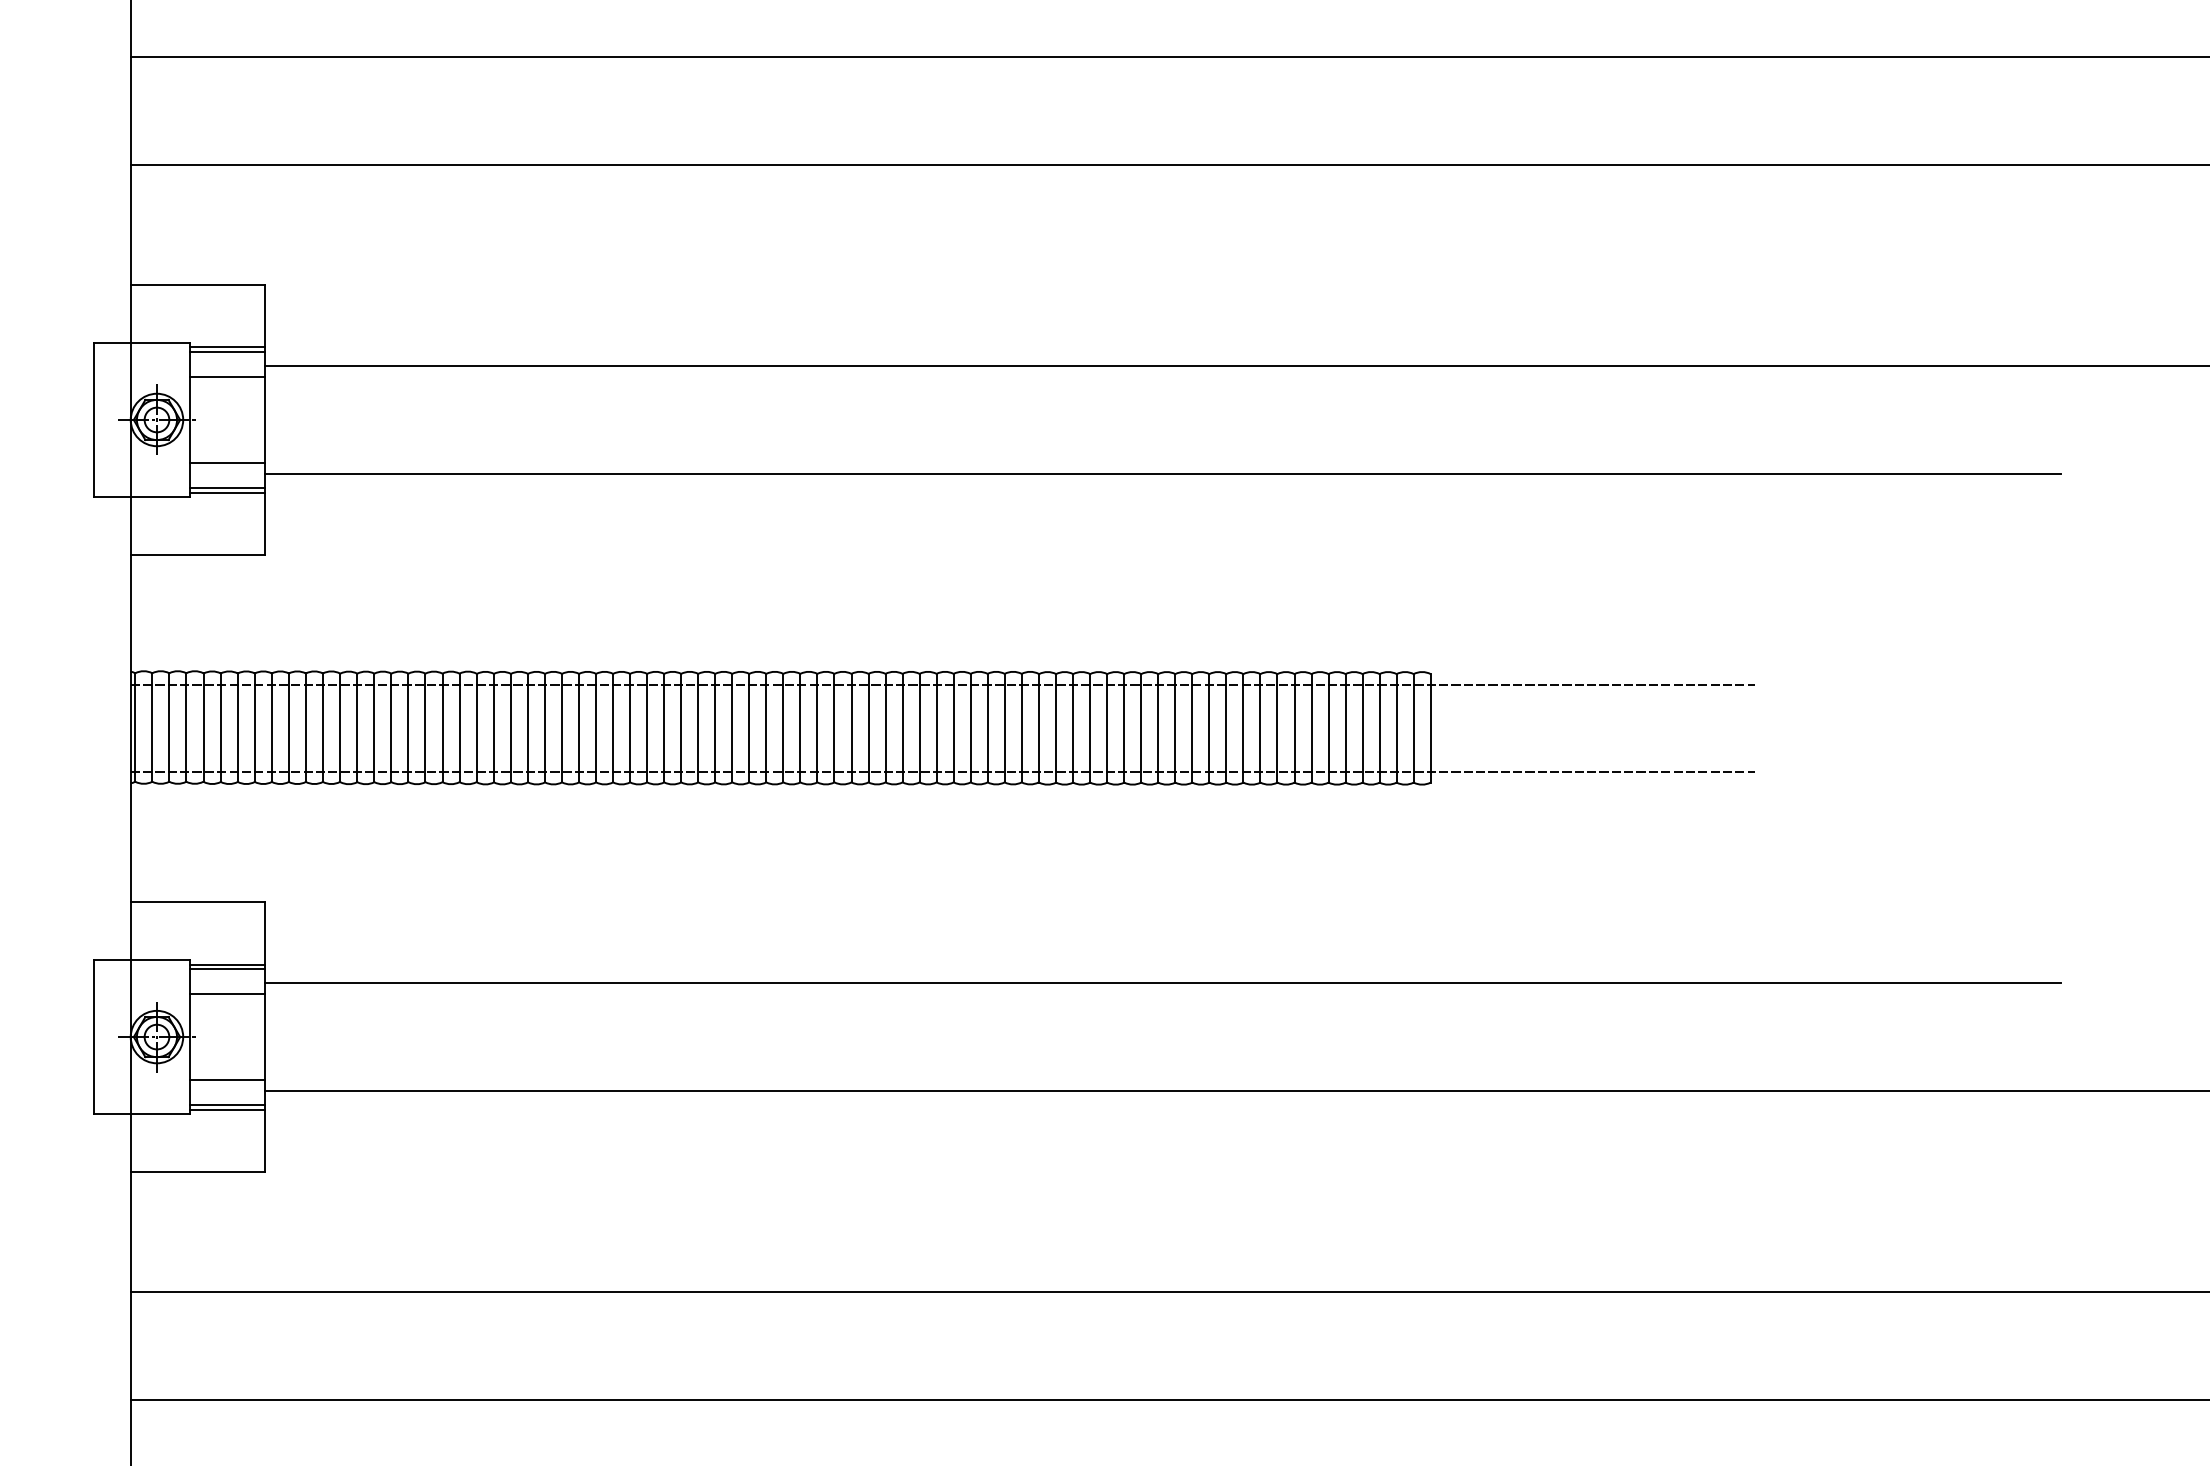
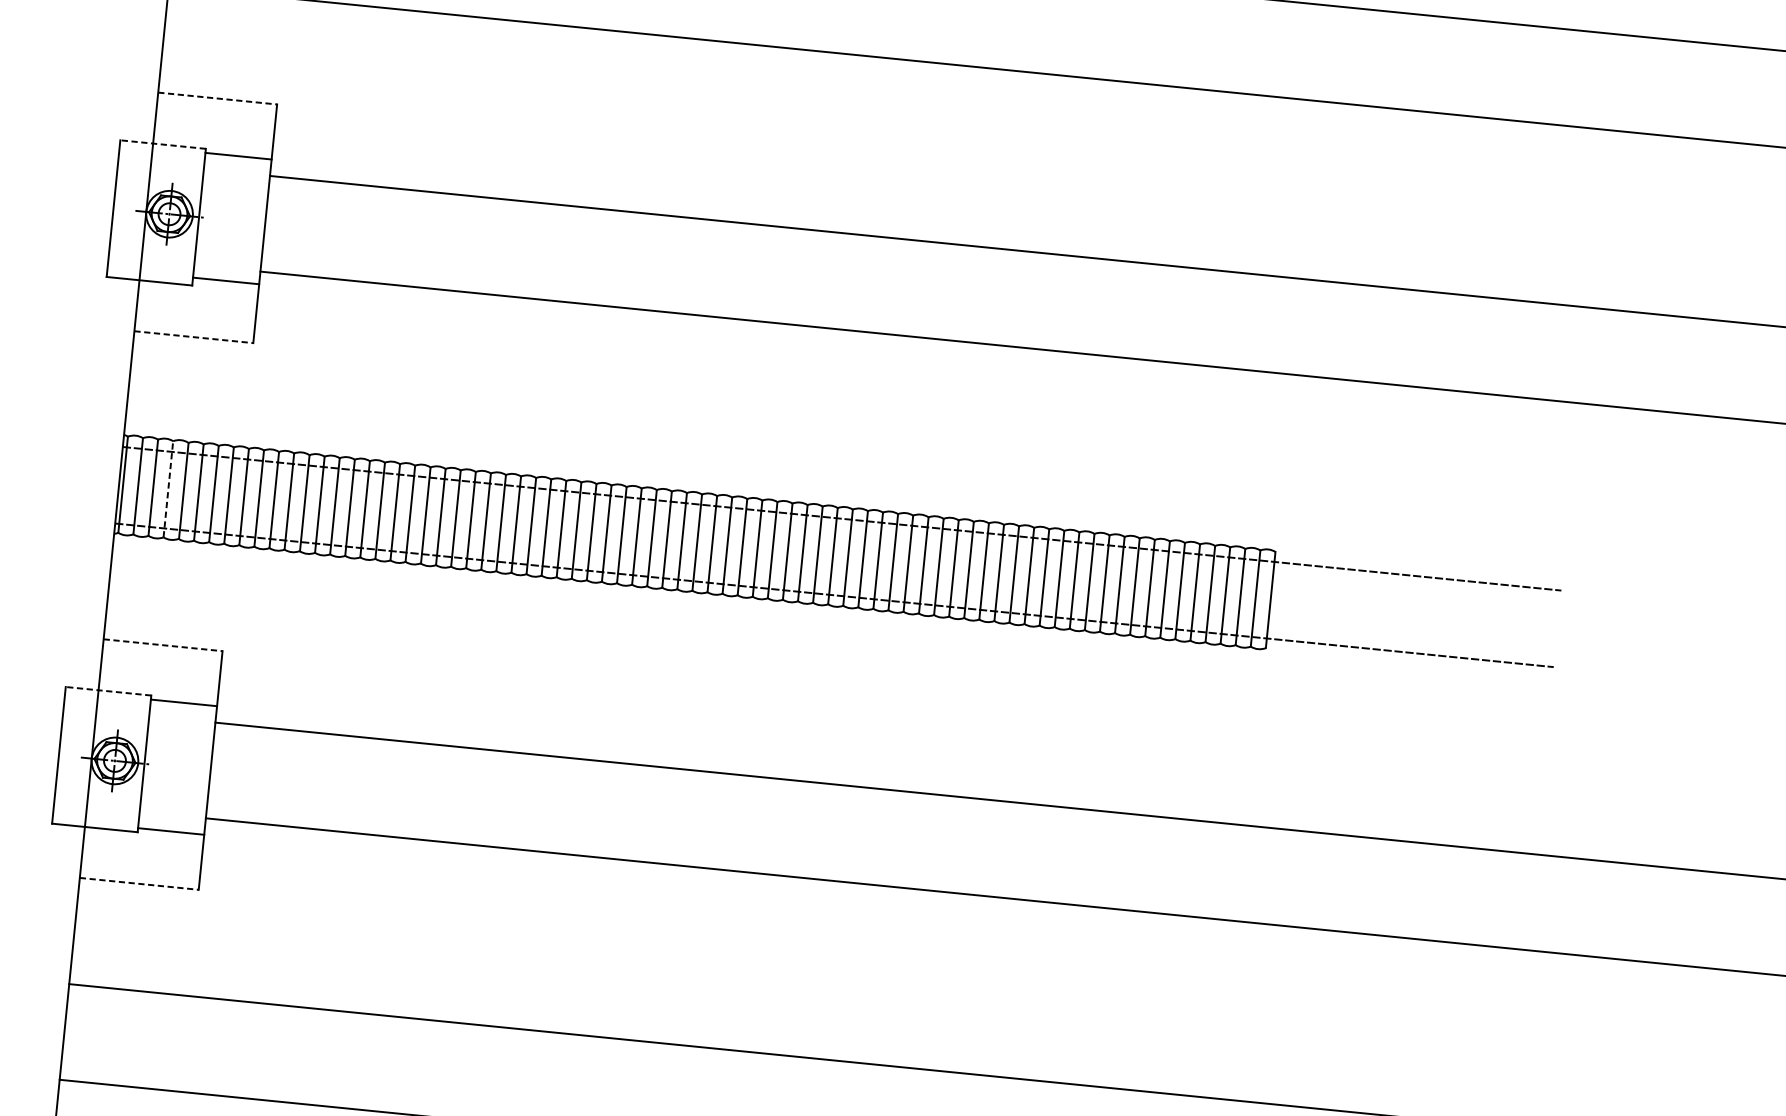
line: (198, 285) -> (218, 98), solid -> dashed
line: (141, 342) -> (162, 144), solid -> dashed
line: (227, 351) -> (238, 159), removed
line: (227, 377) -> (235, 182), removed
line: (227, 462) -> (228, 258), removed
line: (227, 492) -> (225, 284), removed
line: (198, 554) -> (194, 337), solid -> dashed
line: (186, 727) -> (168, 489), solid -> dashed
line: (198, 902) -> (163, 645), solid -> dashed
line: (141, 959) -> (108, 690), solid -> dashed
line: (227, 968) -> (183, 706), removed
line: (227, 994) -> (181, 729), removed
line: (227, 1080) -> (173, 805), removed
line: (227, 1105) -> (171, 827), removed
line: (198, 1171) -> (139, 883), solid -> dashed

